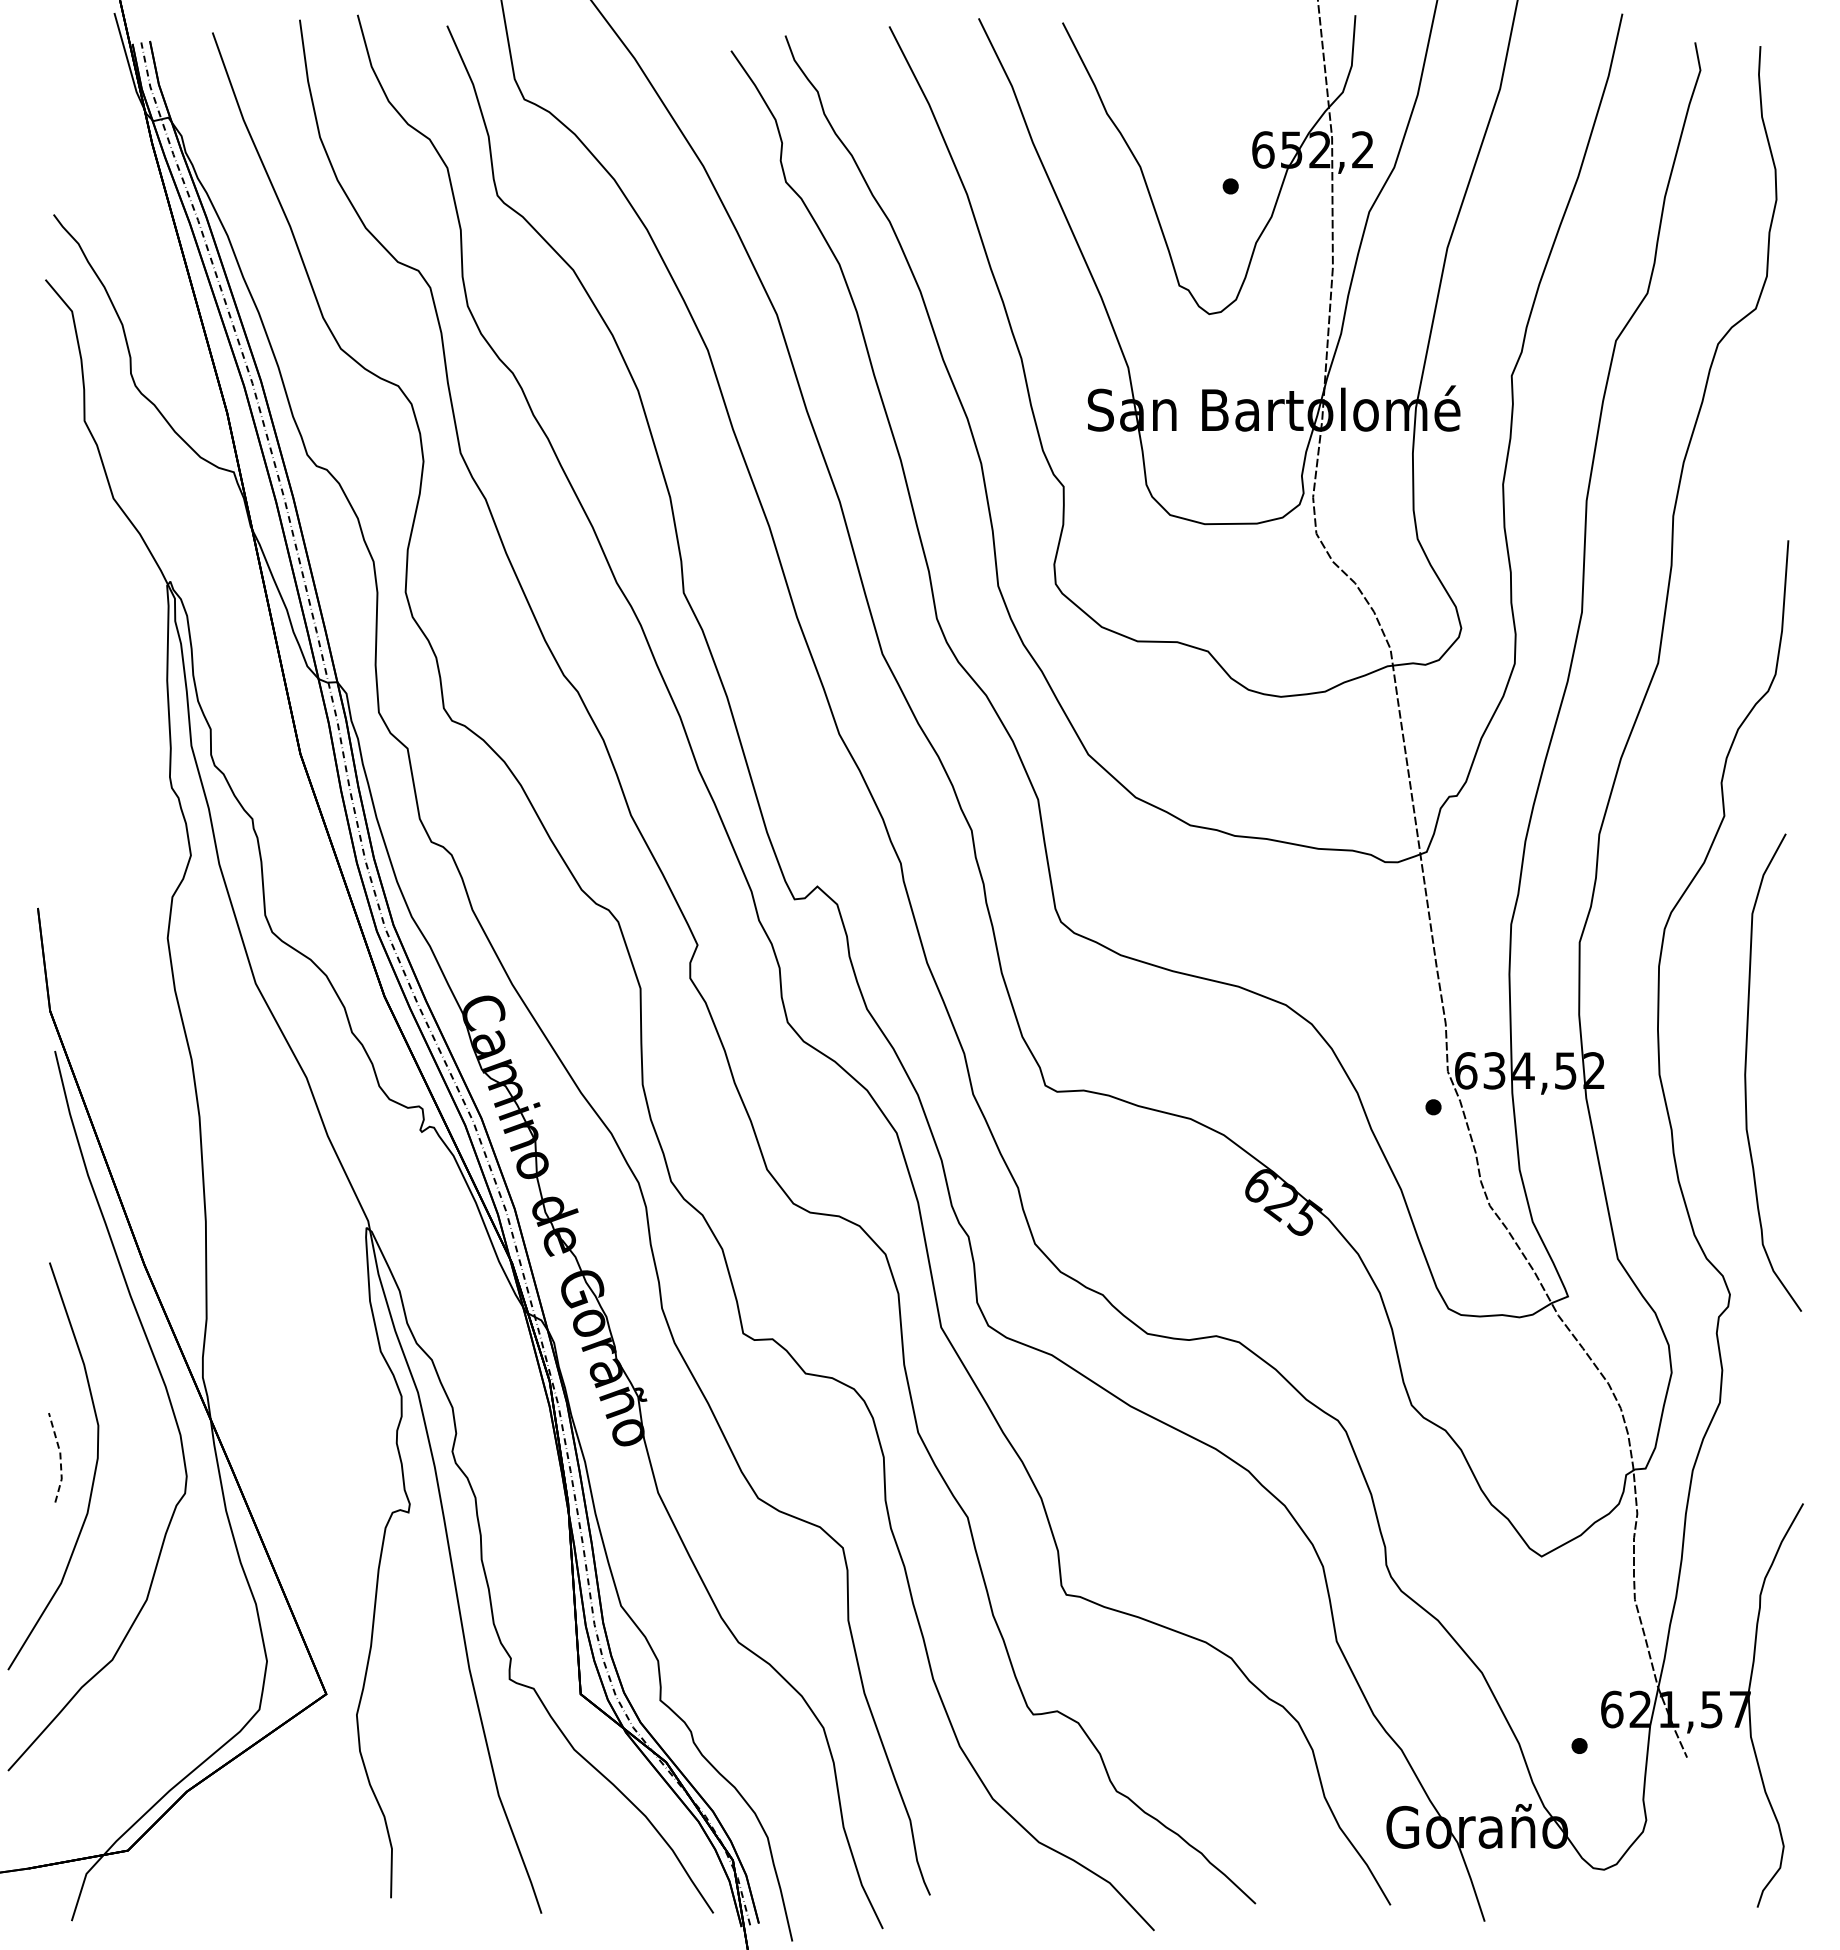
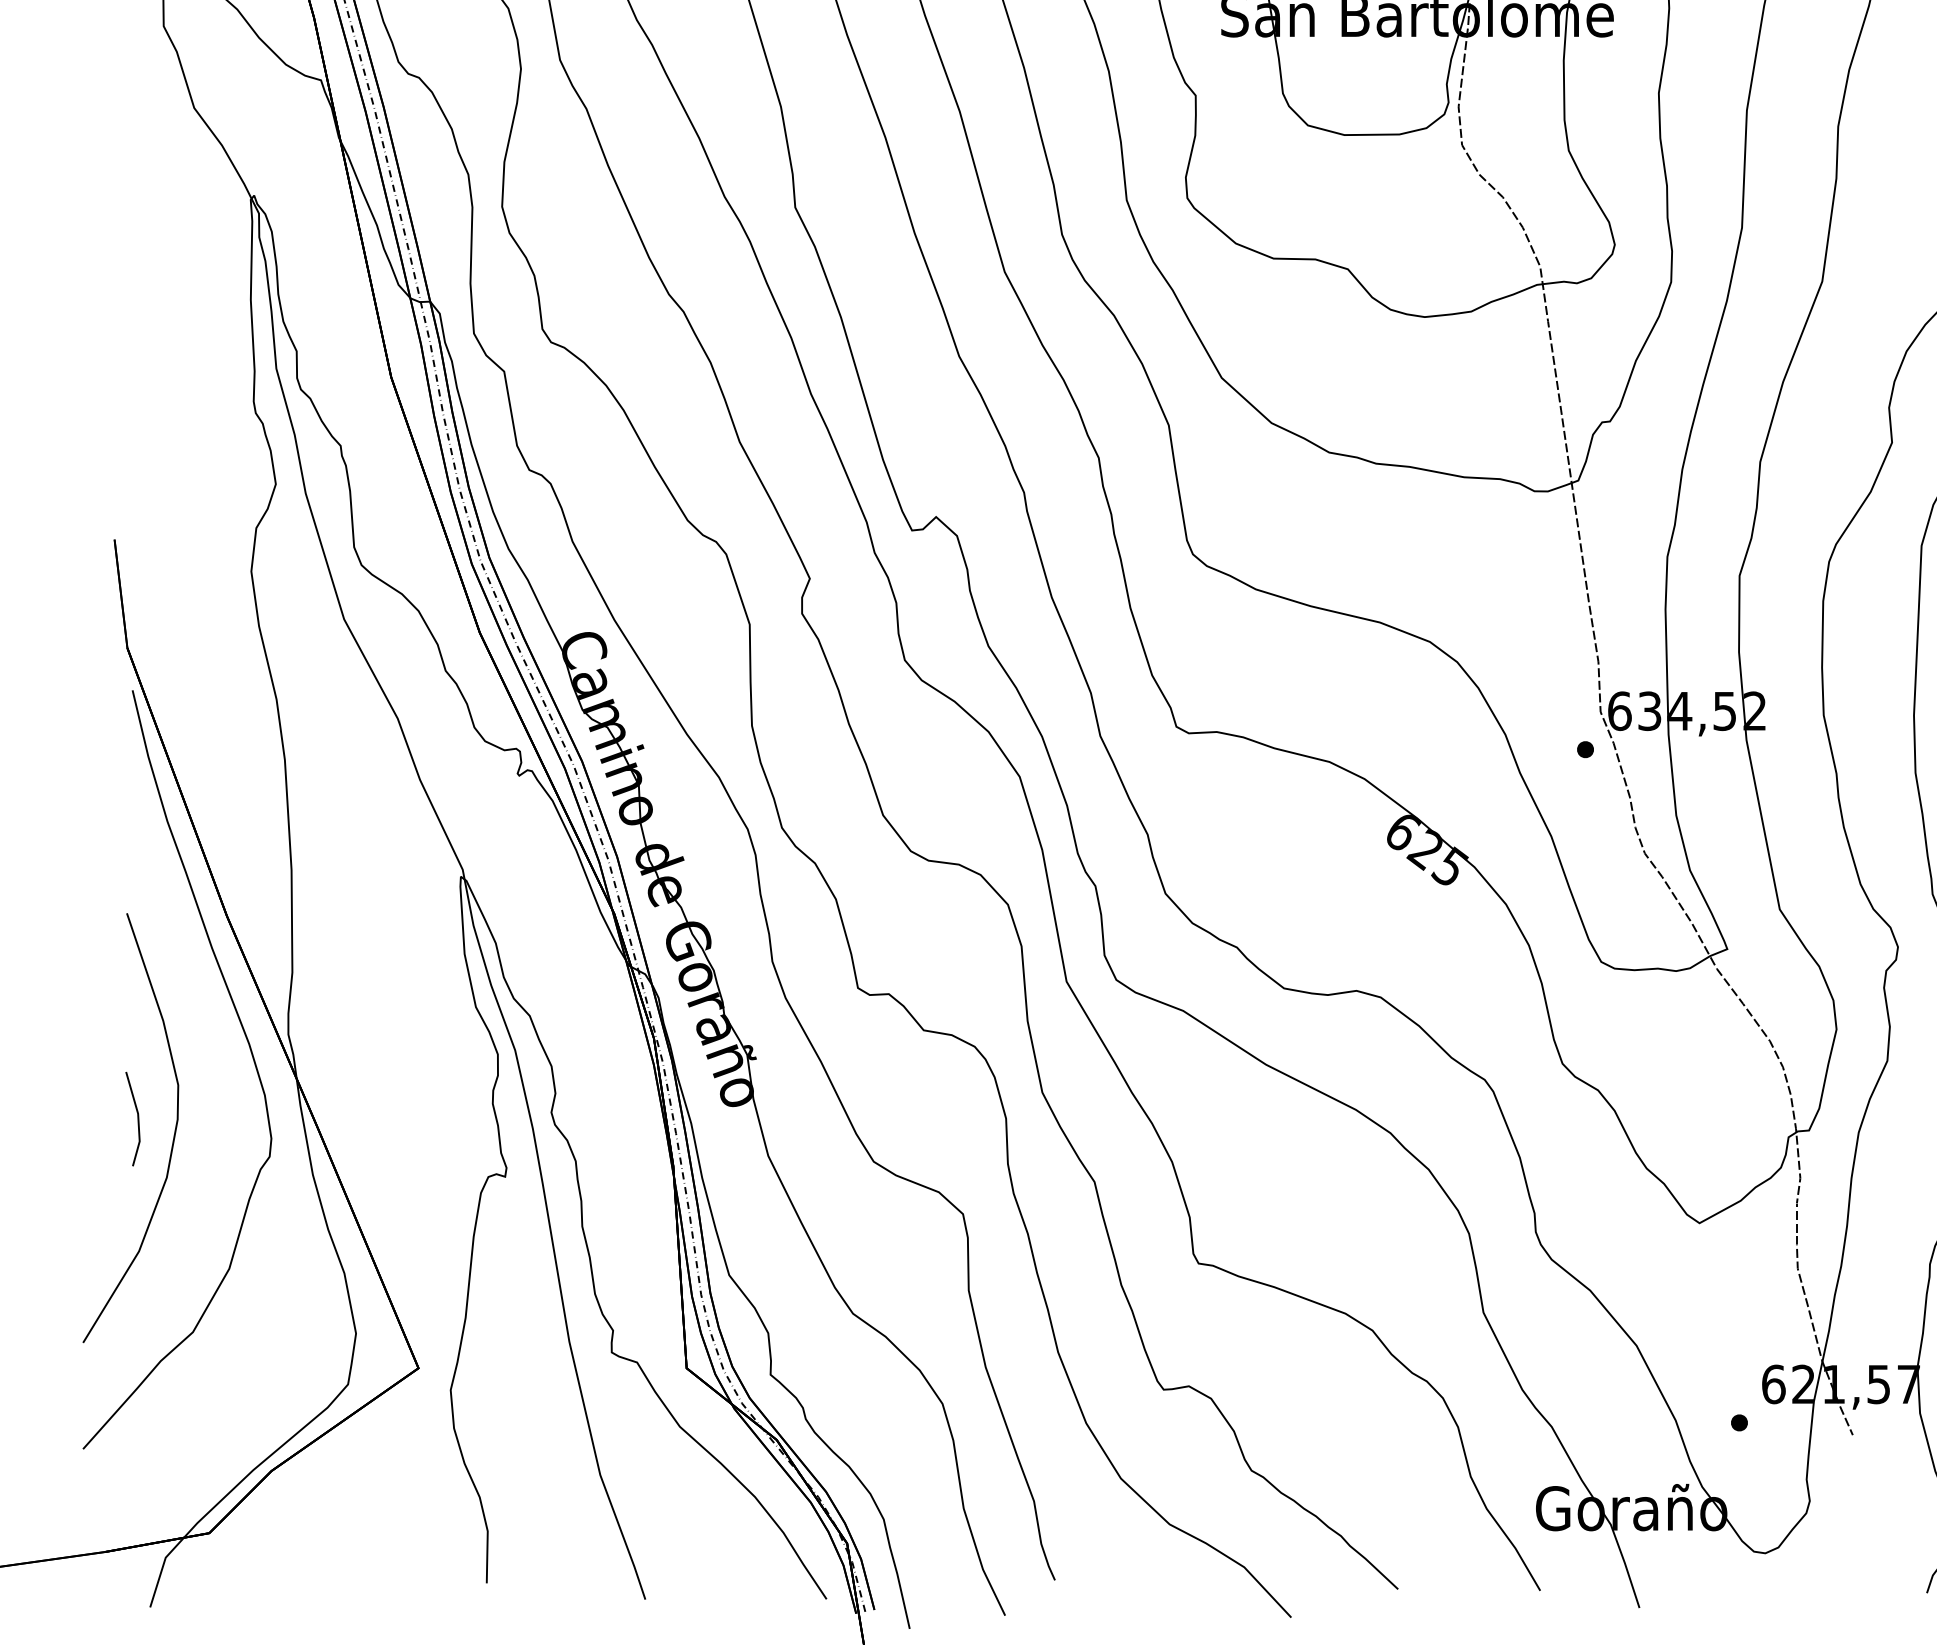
line: (60, 1457) -> (138, 1118), dashed -> solid

